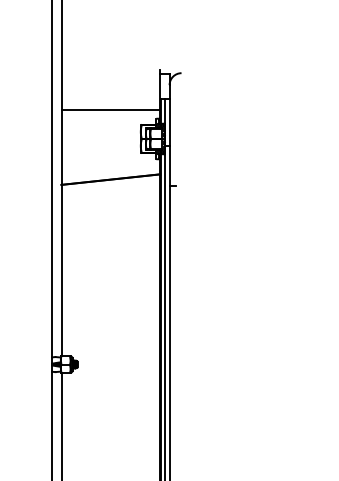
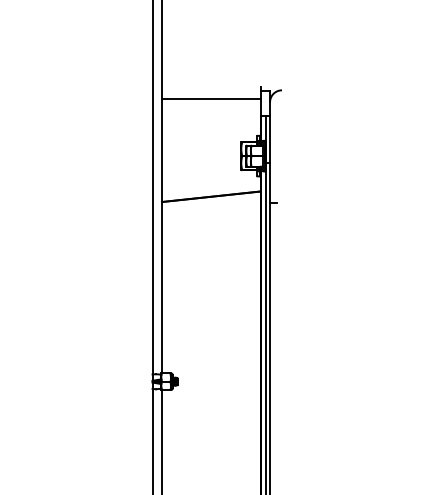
line: (110, 110) -> (210, 99), moved

